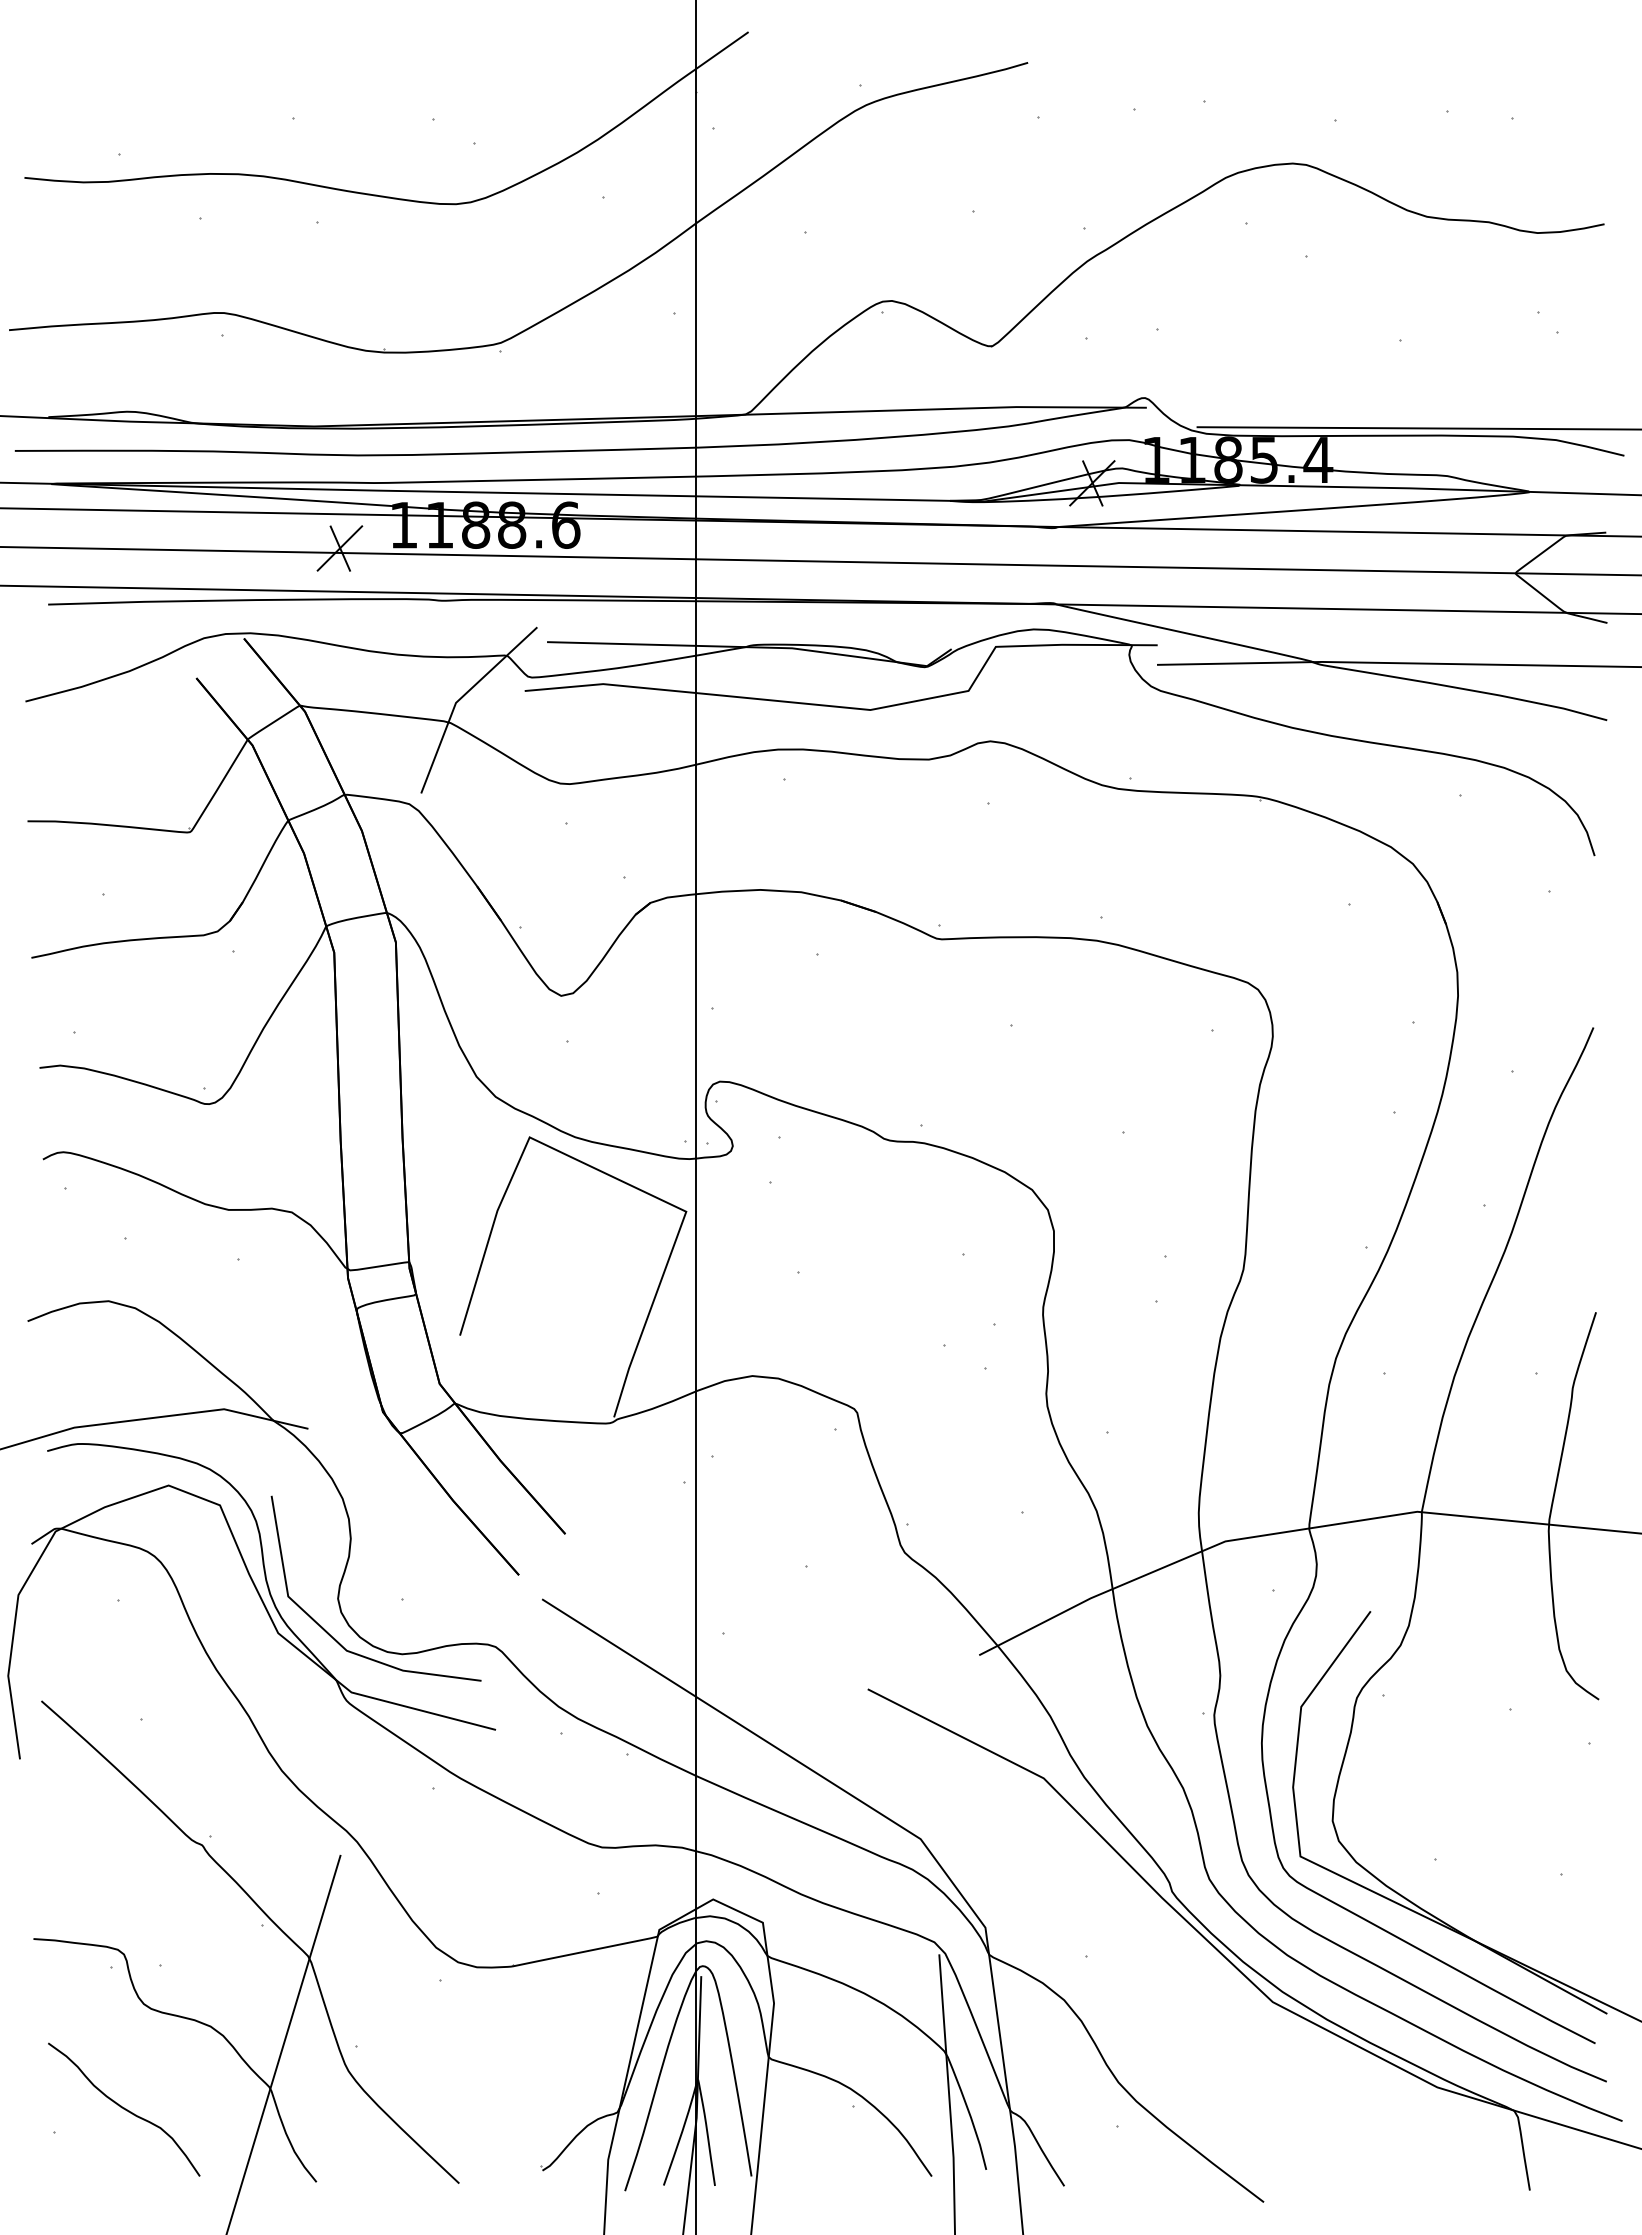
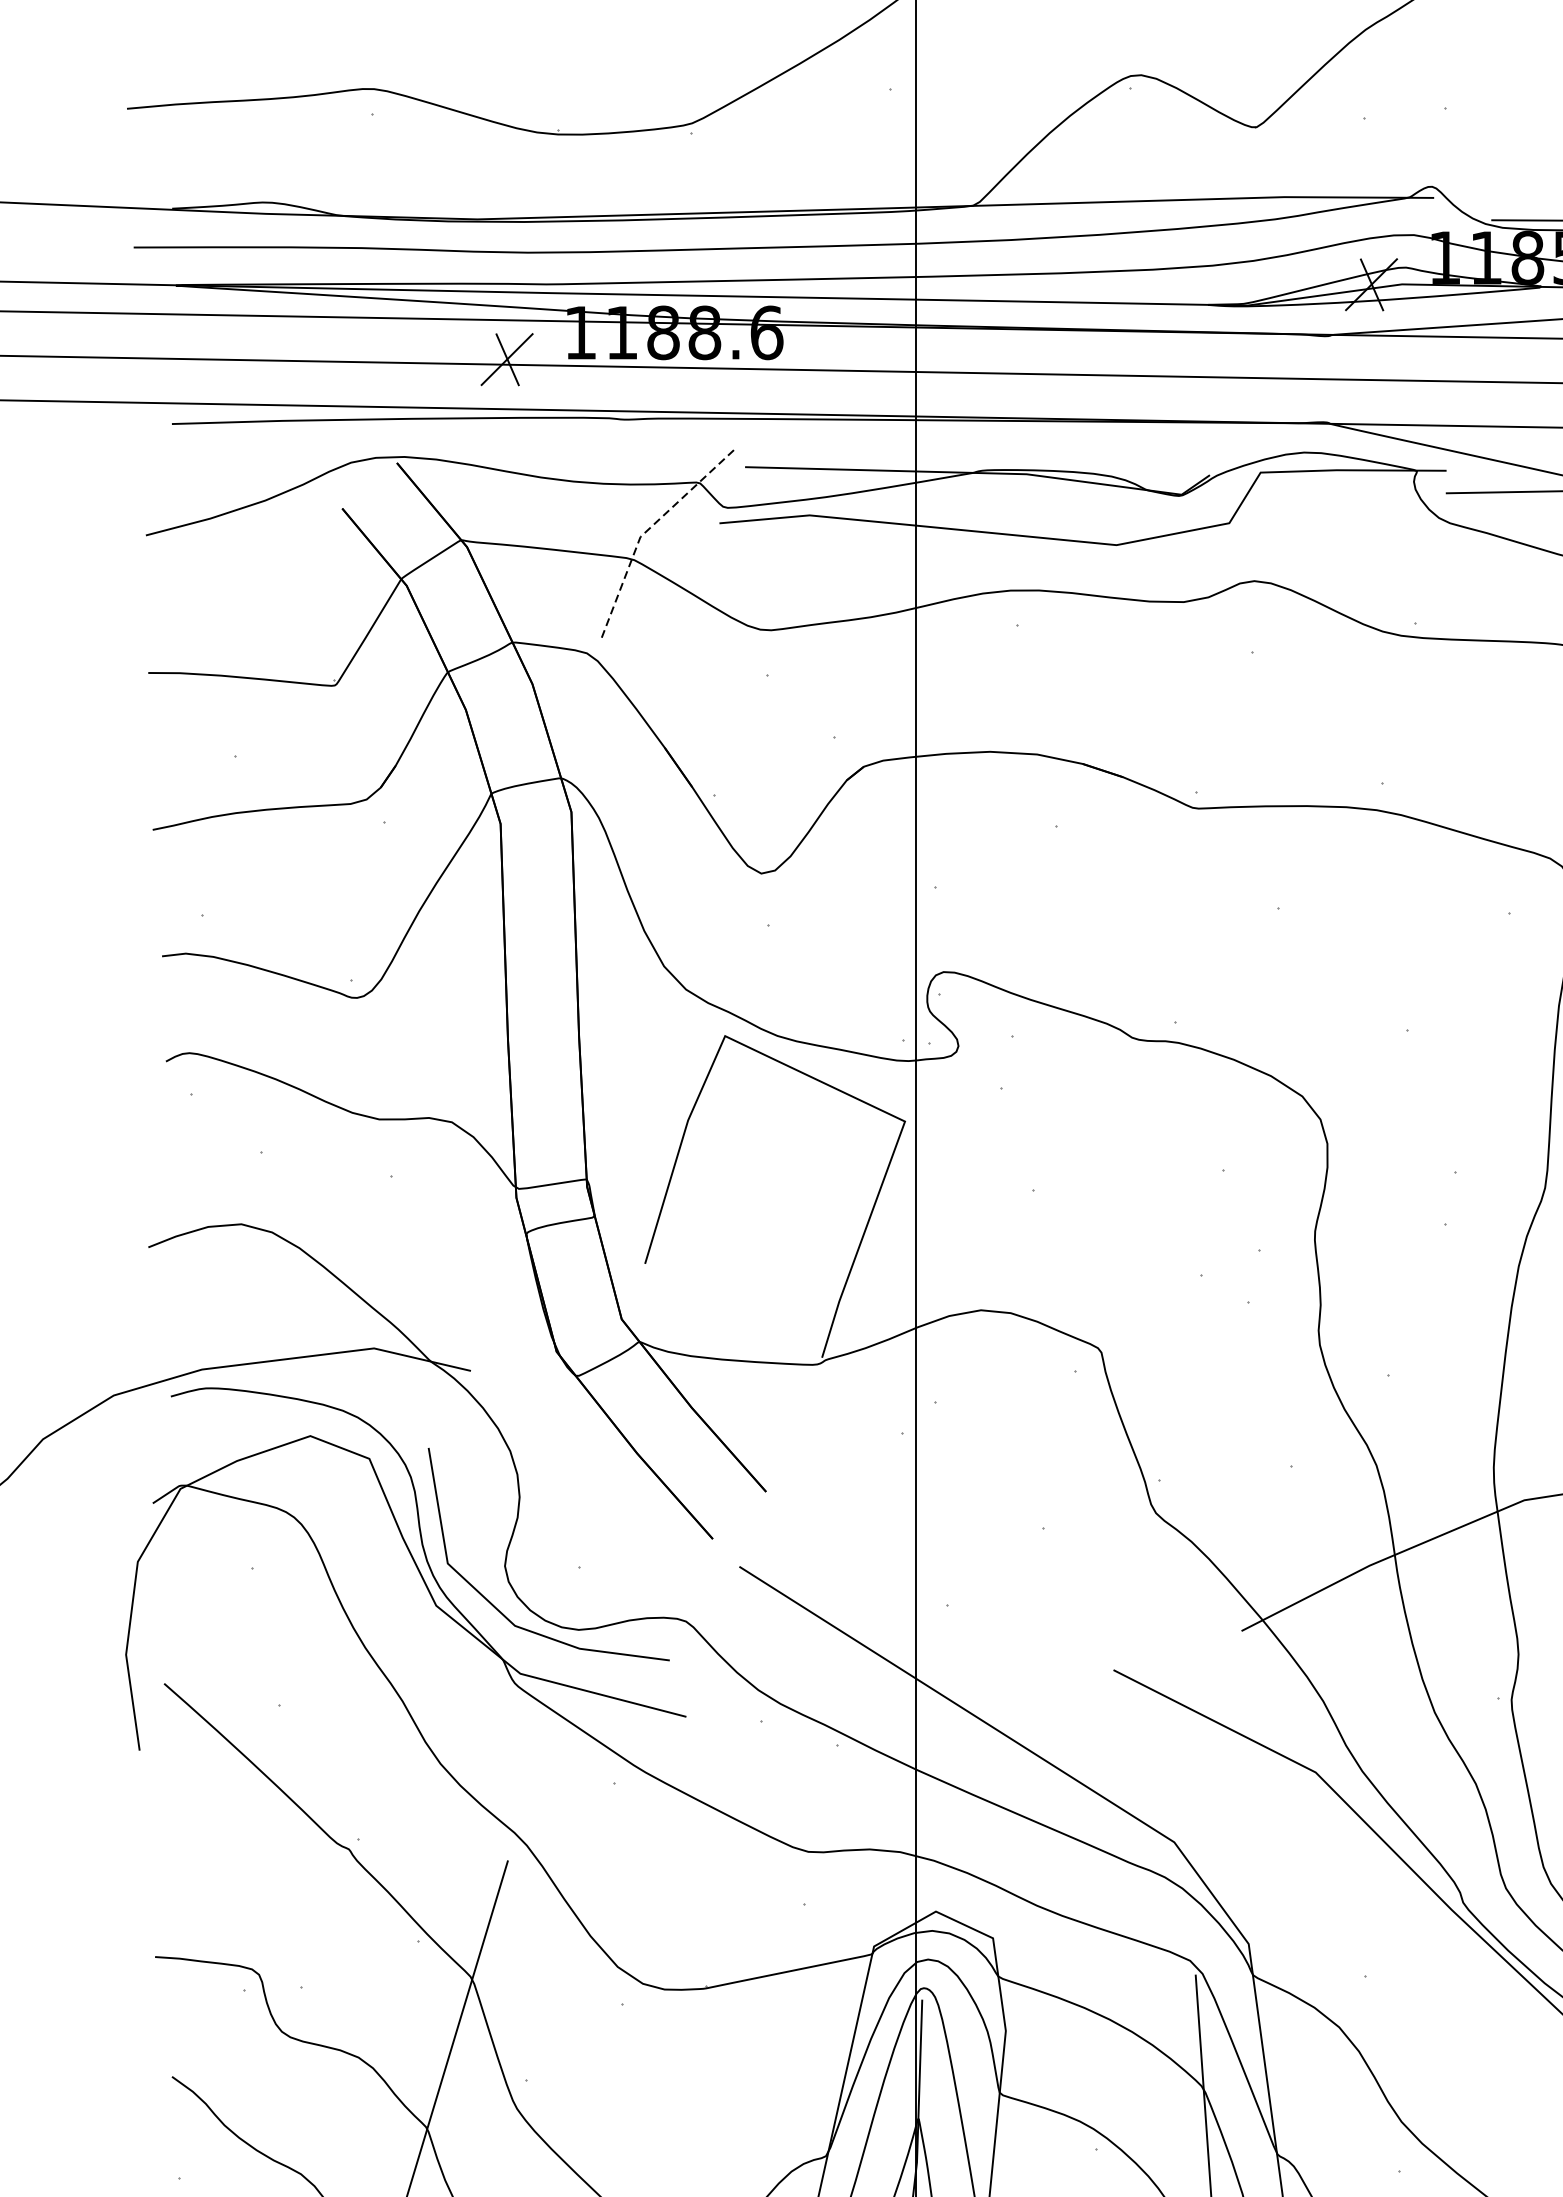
line: (460, 698) -> (645, 531), solid -> dashed

